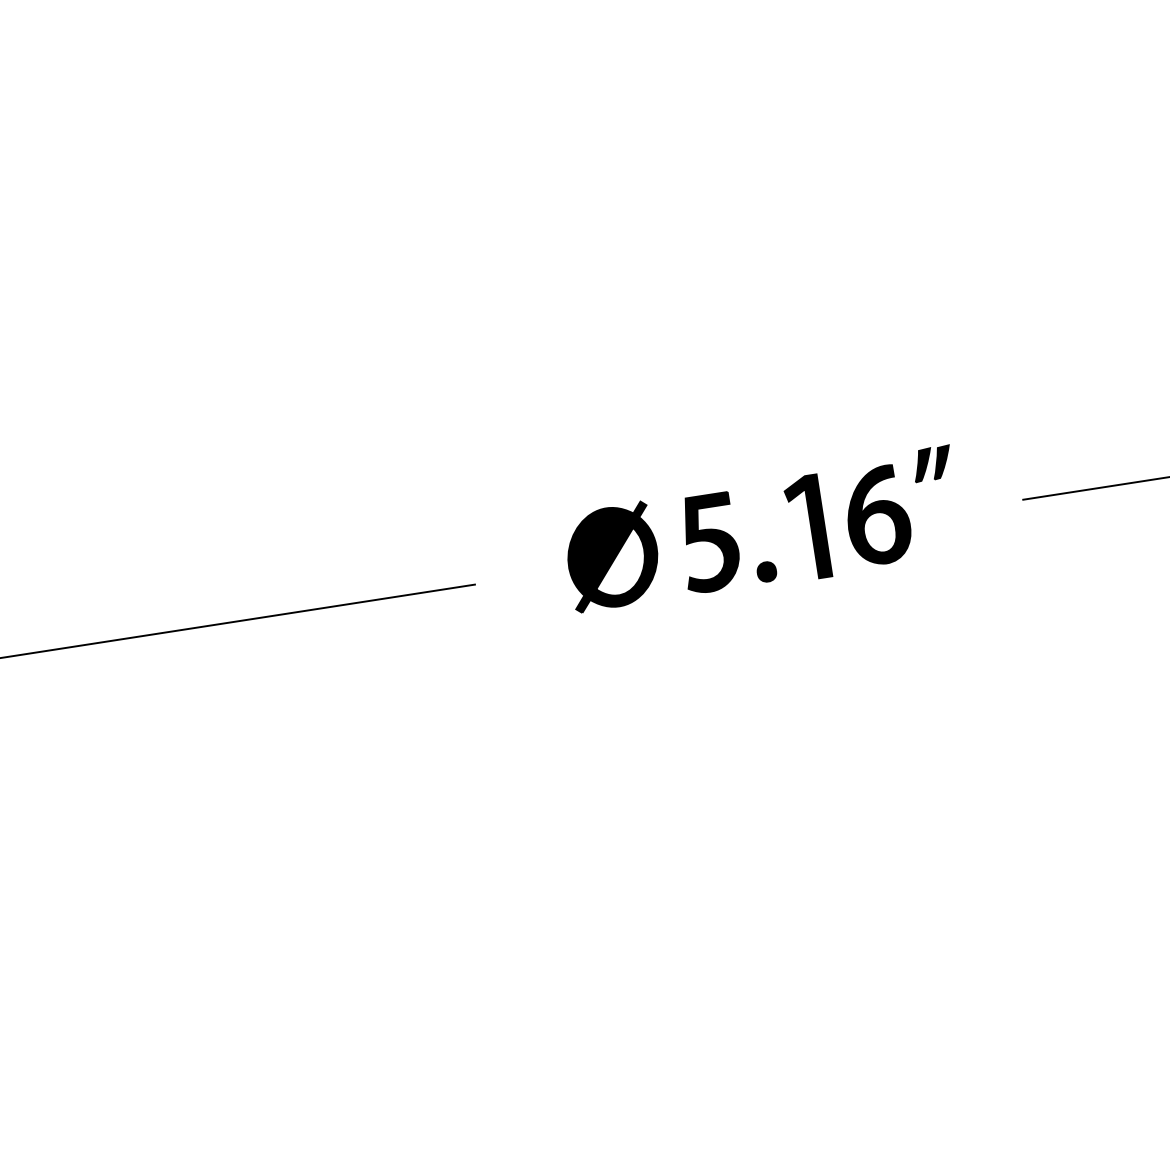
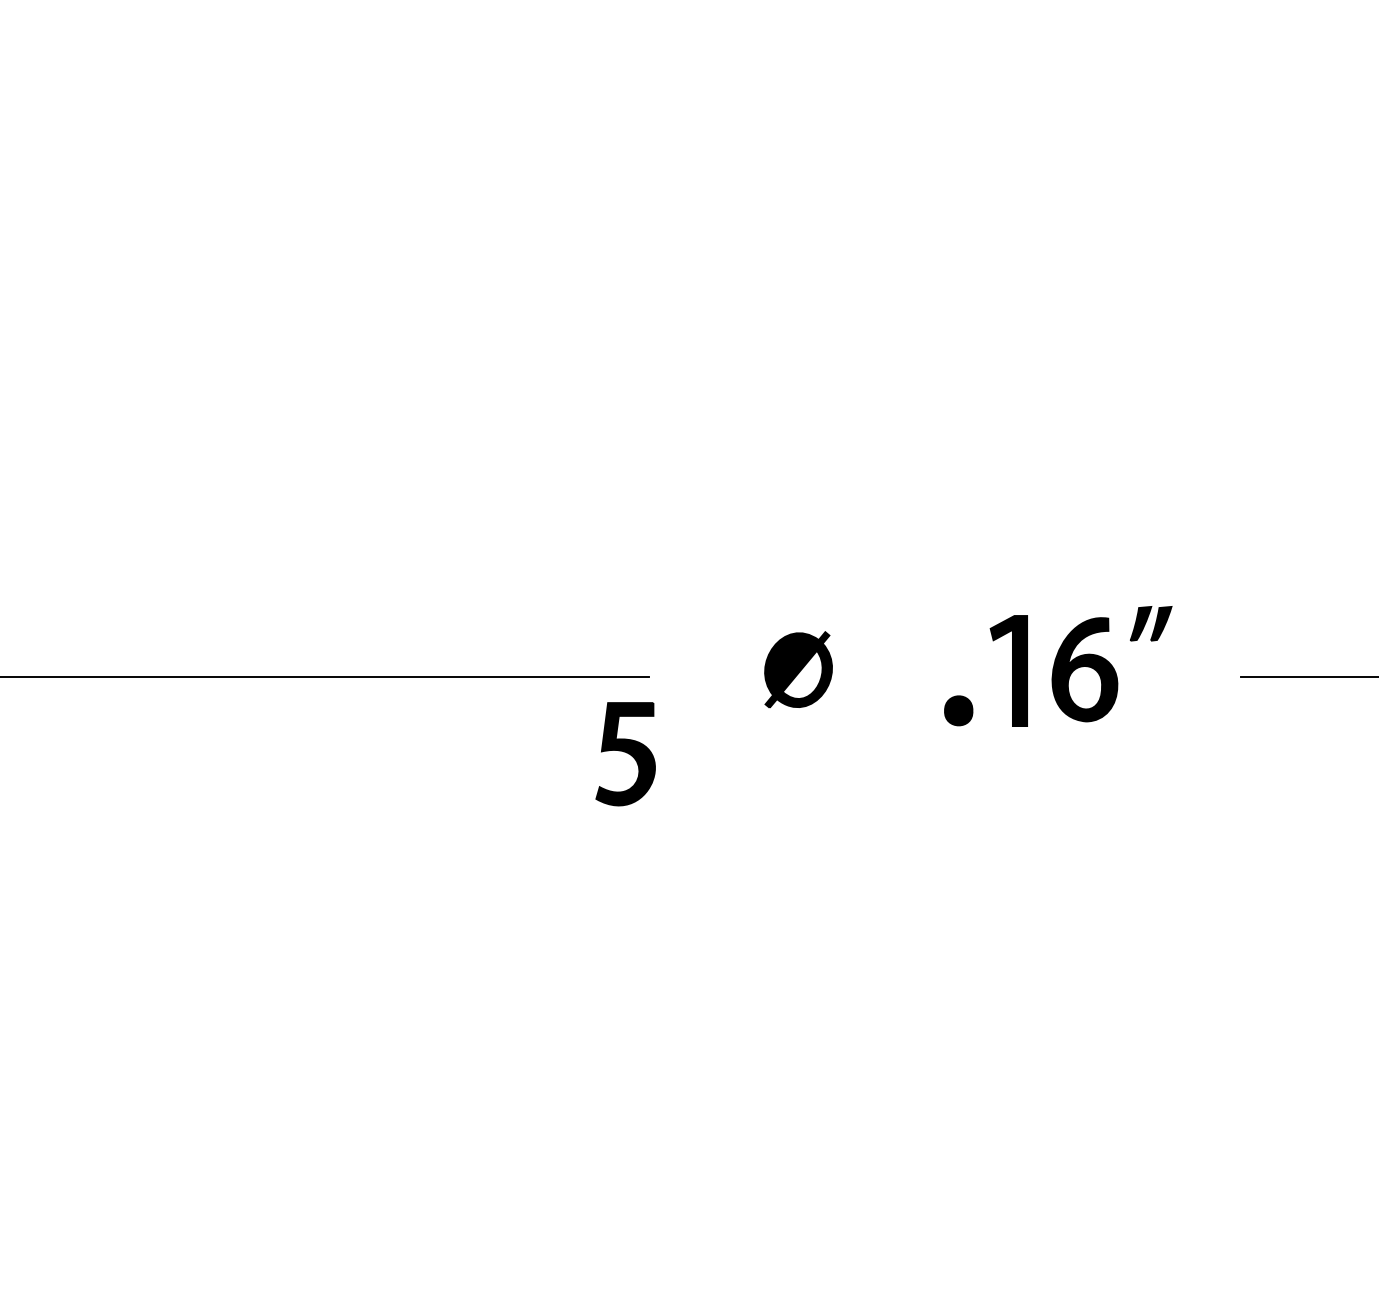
part: (709, 543) -> (625, 754), moved
part: (612, 556) -> (798, 669), size x0.7
part: (766, 571) -> (958, 710), size x1.4

